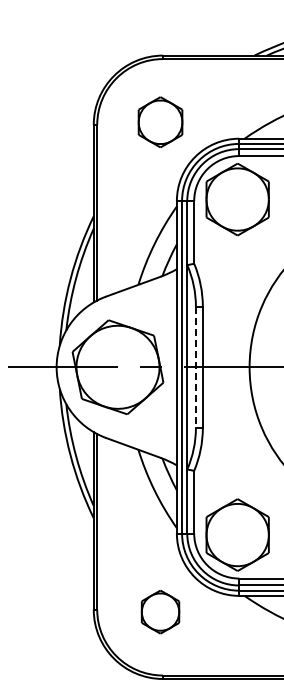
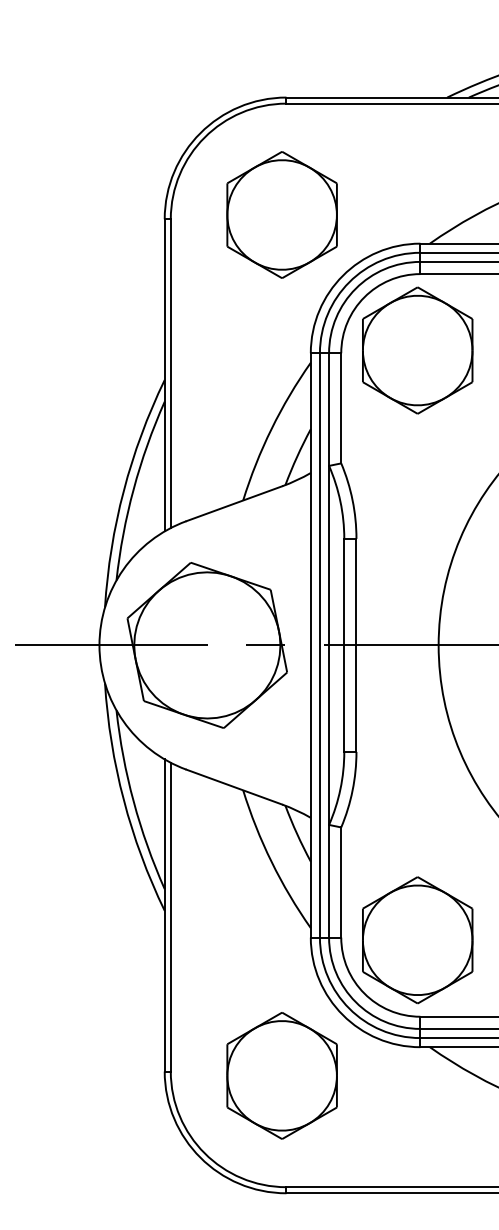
part: (160, 121) -> (282, 213), size x1.43
line: (195, 367) -> (343, 645), dashed -> solid
part: (160, 611) -> (282, 1074), size x1.67

